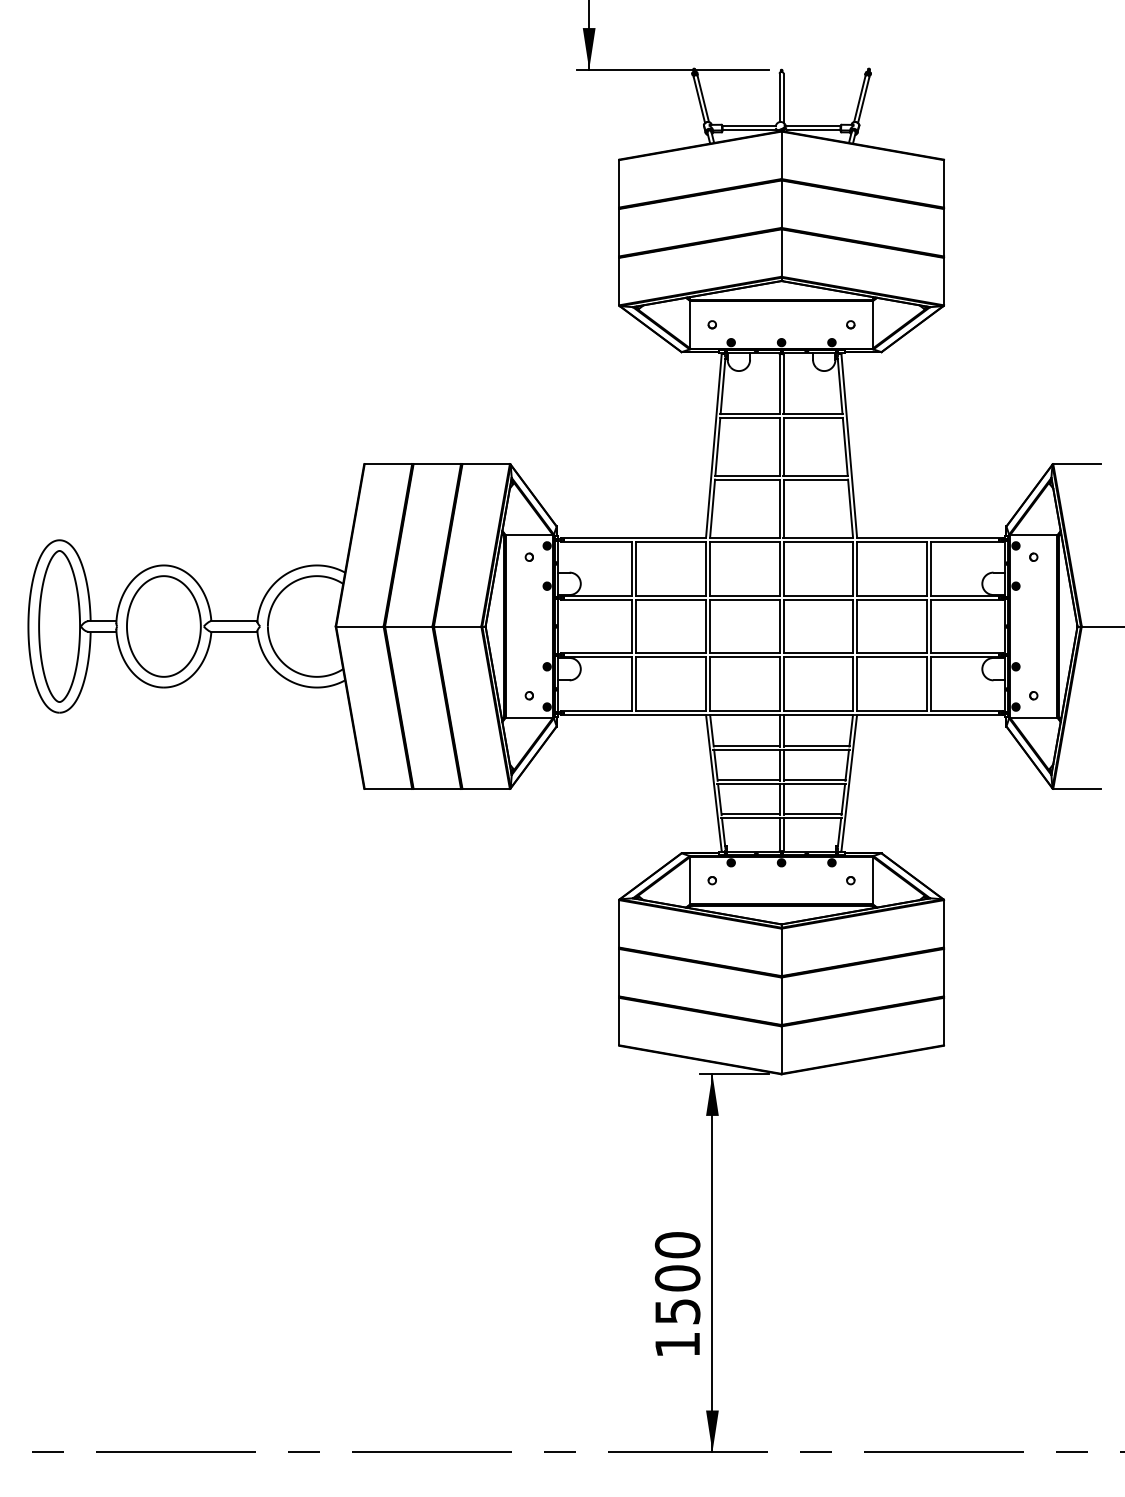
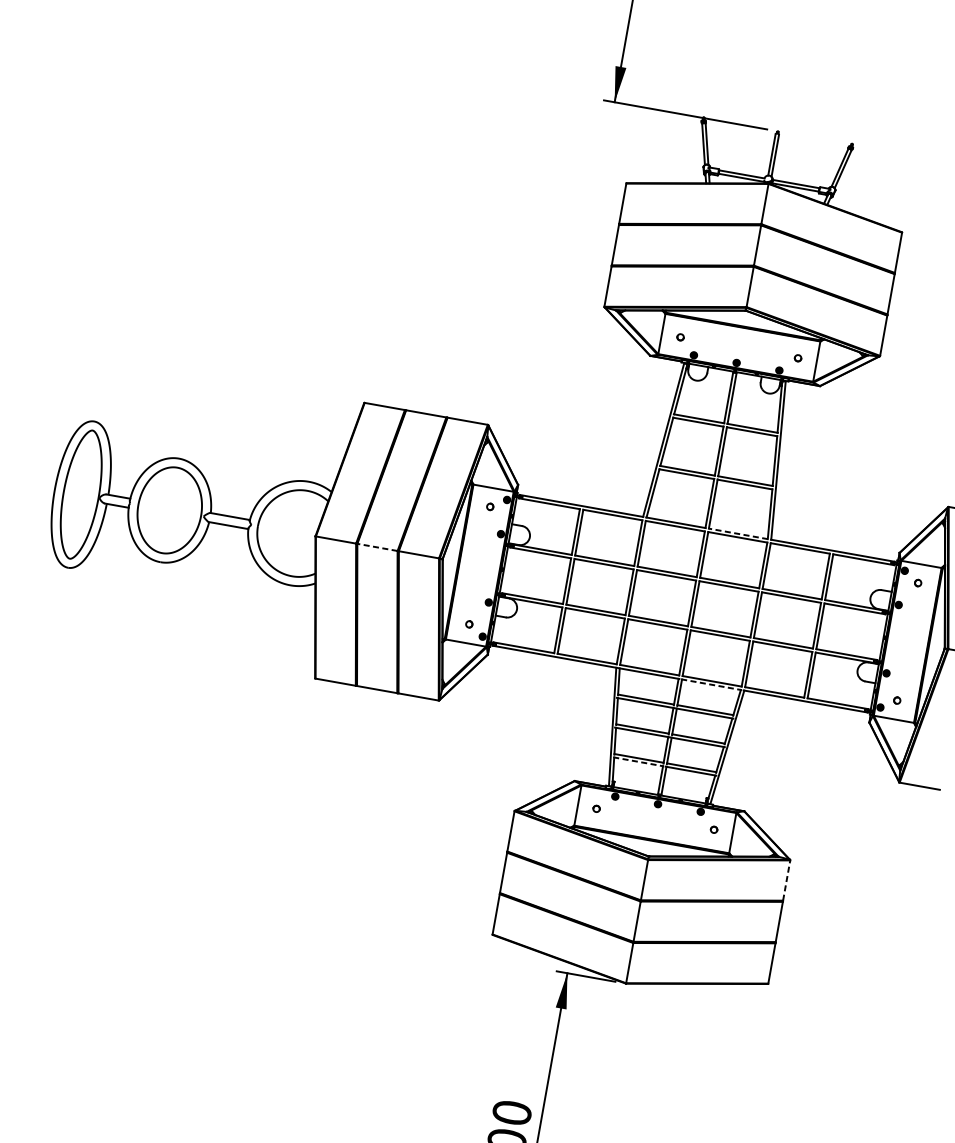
line: (817, 537) -> (737, 533), solid -> dashed
line: (408, 626) -> (377, 547), solid -> dashed
line: (818, 715) -> (711, 684), solid -> dashed
line: (750, 818) -> (638, 761), solid -> dashed
line: (944, 923) -> (787, 880), solid -> dashed

